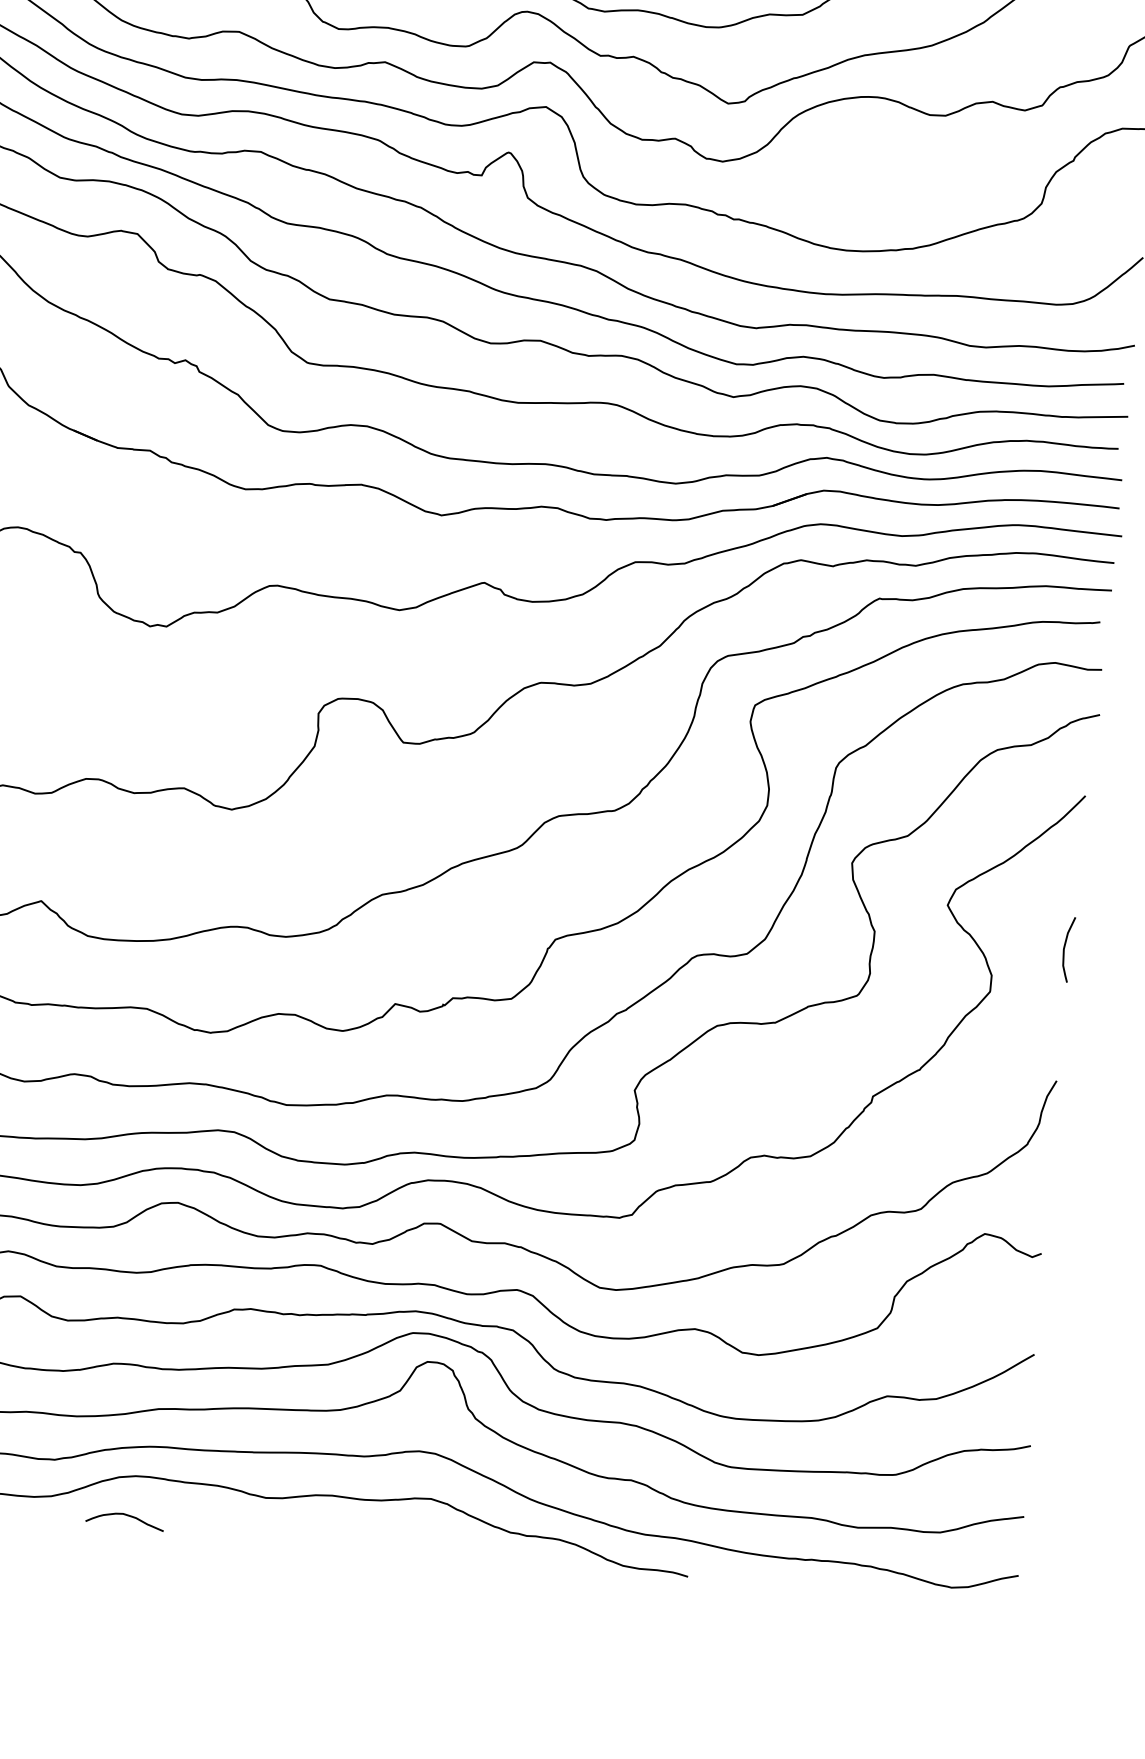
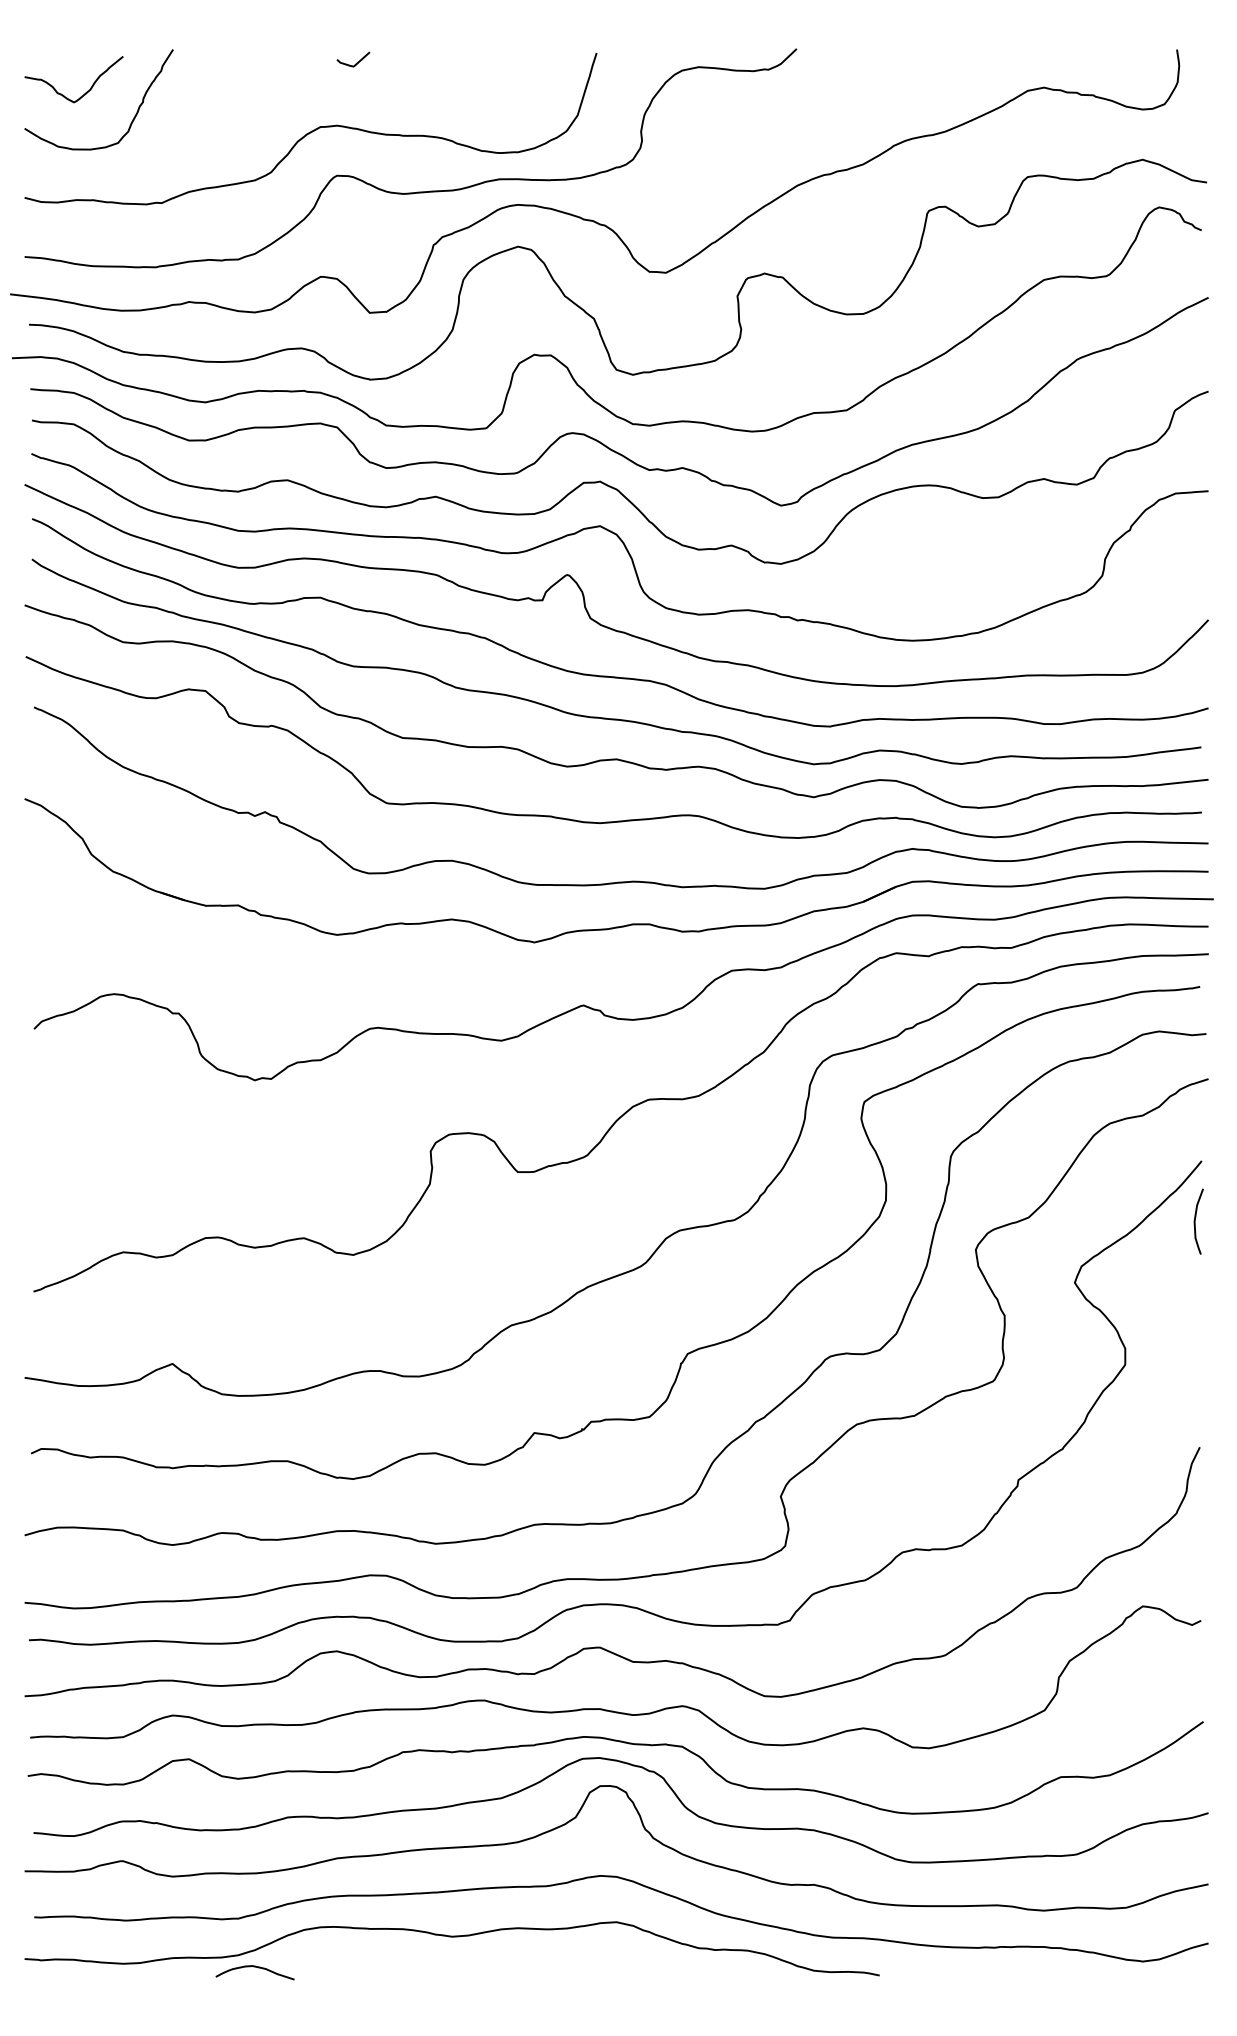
curve: (1064, 949) -> (1195, 1221), moved
curve: (124, 1515) -> (254, 1967), moved

